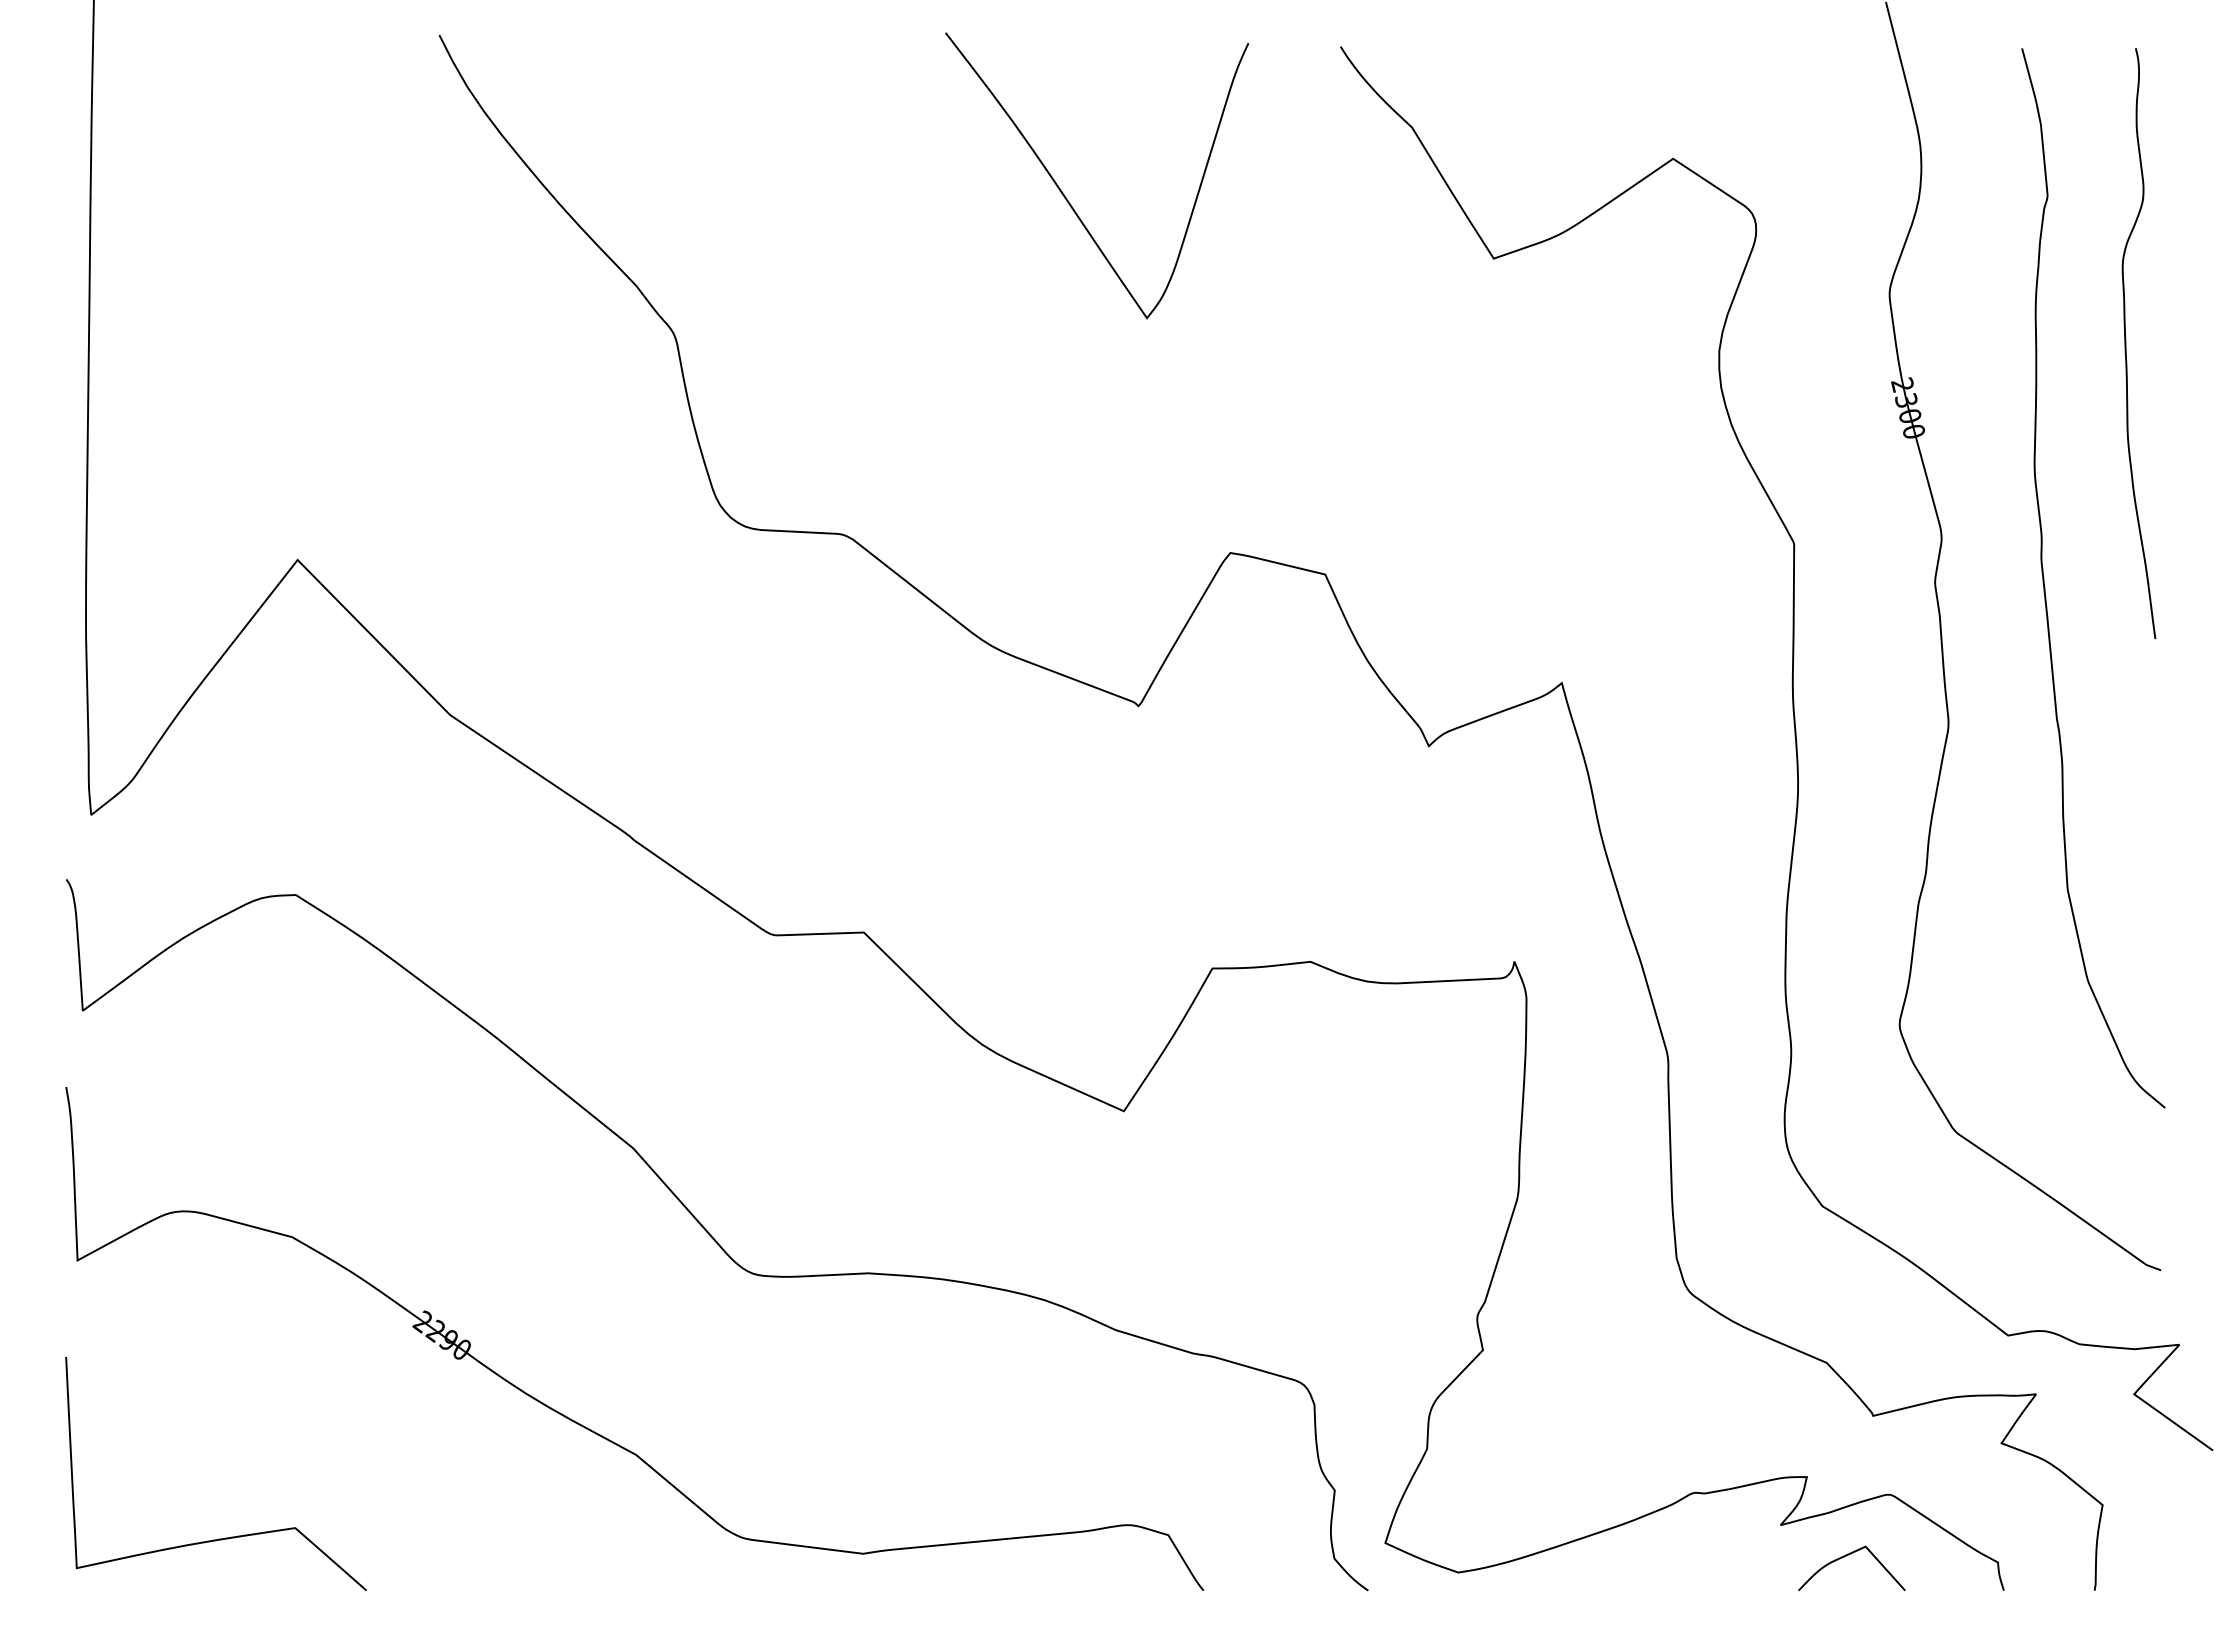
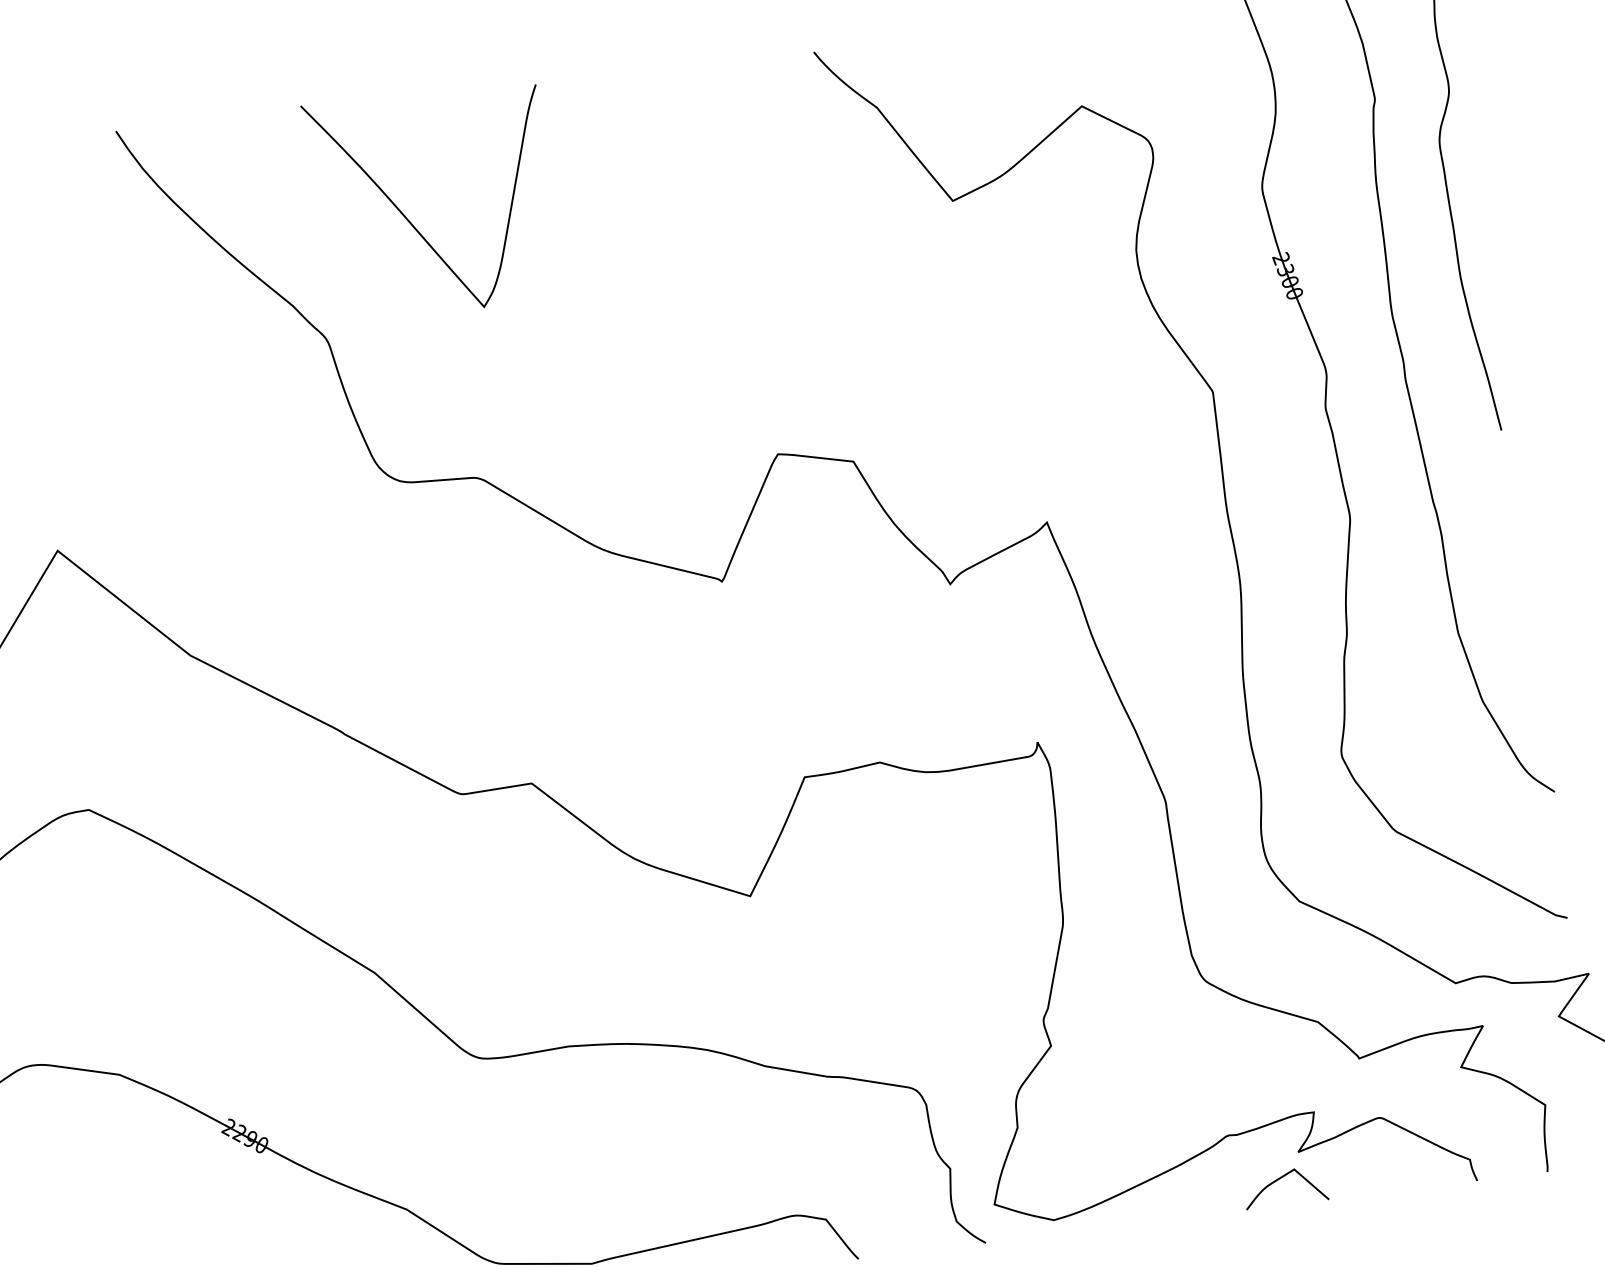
curve: (1066, 197) -> (410, 221), moved
curve: (1846, 1556) -> (1280, 1178), moved

